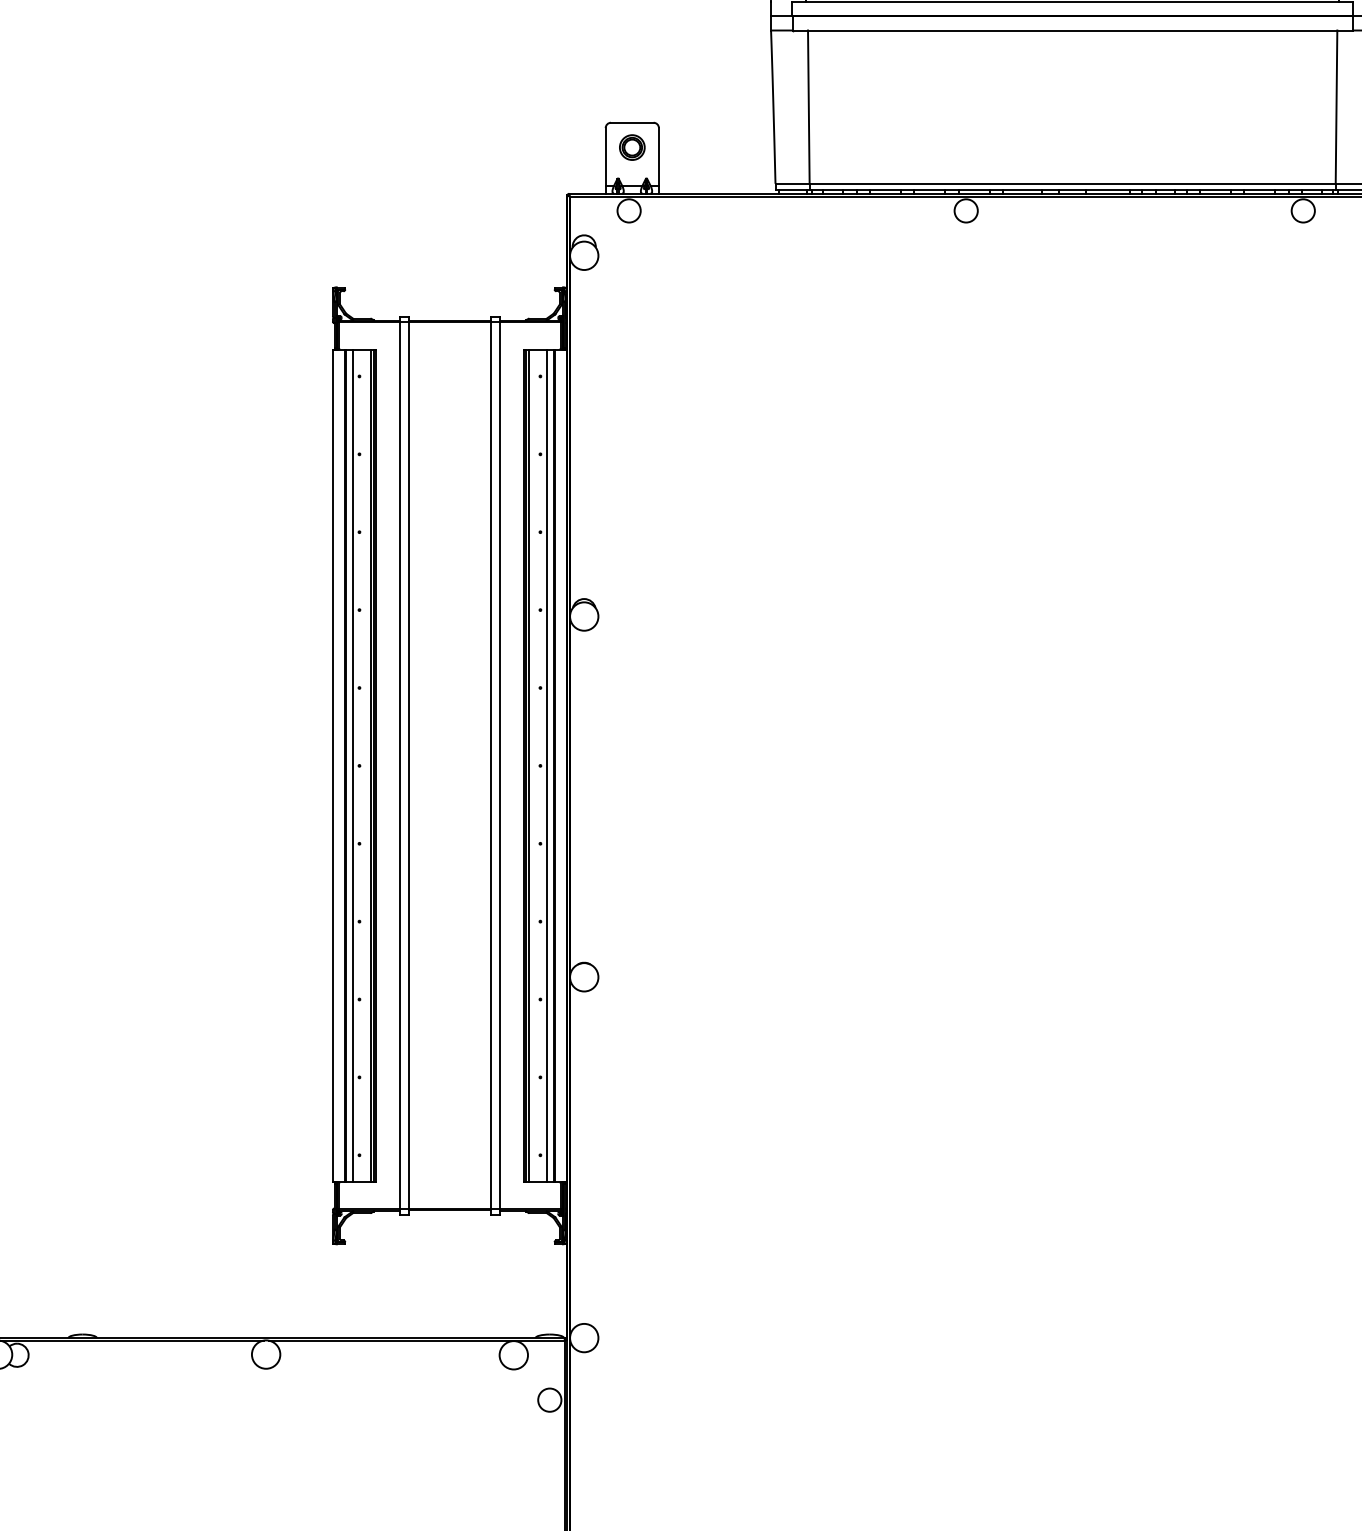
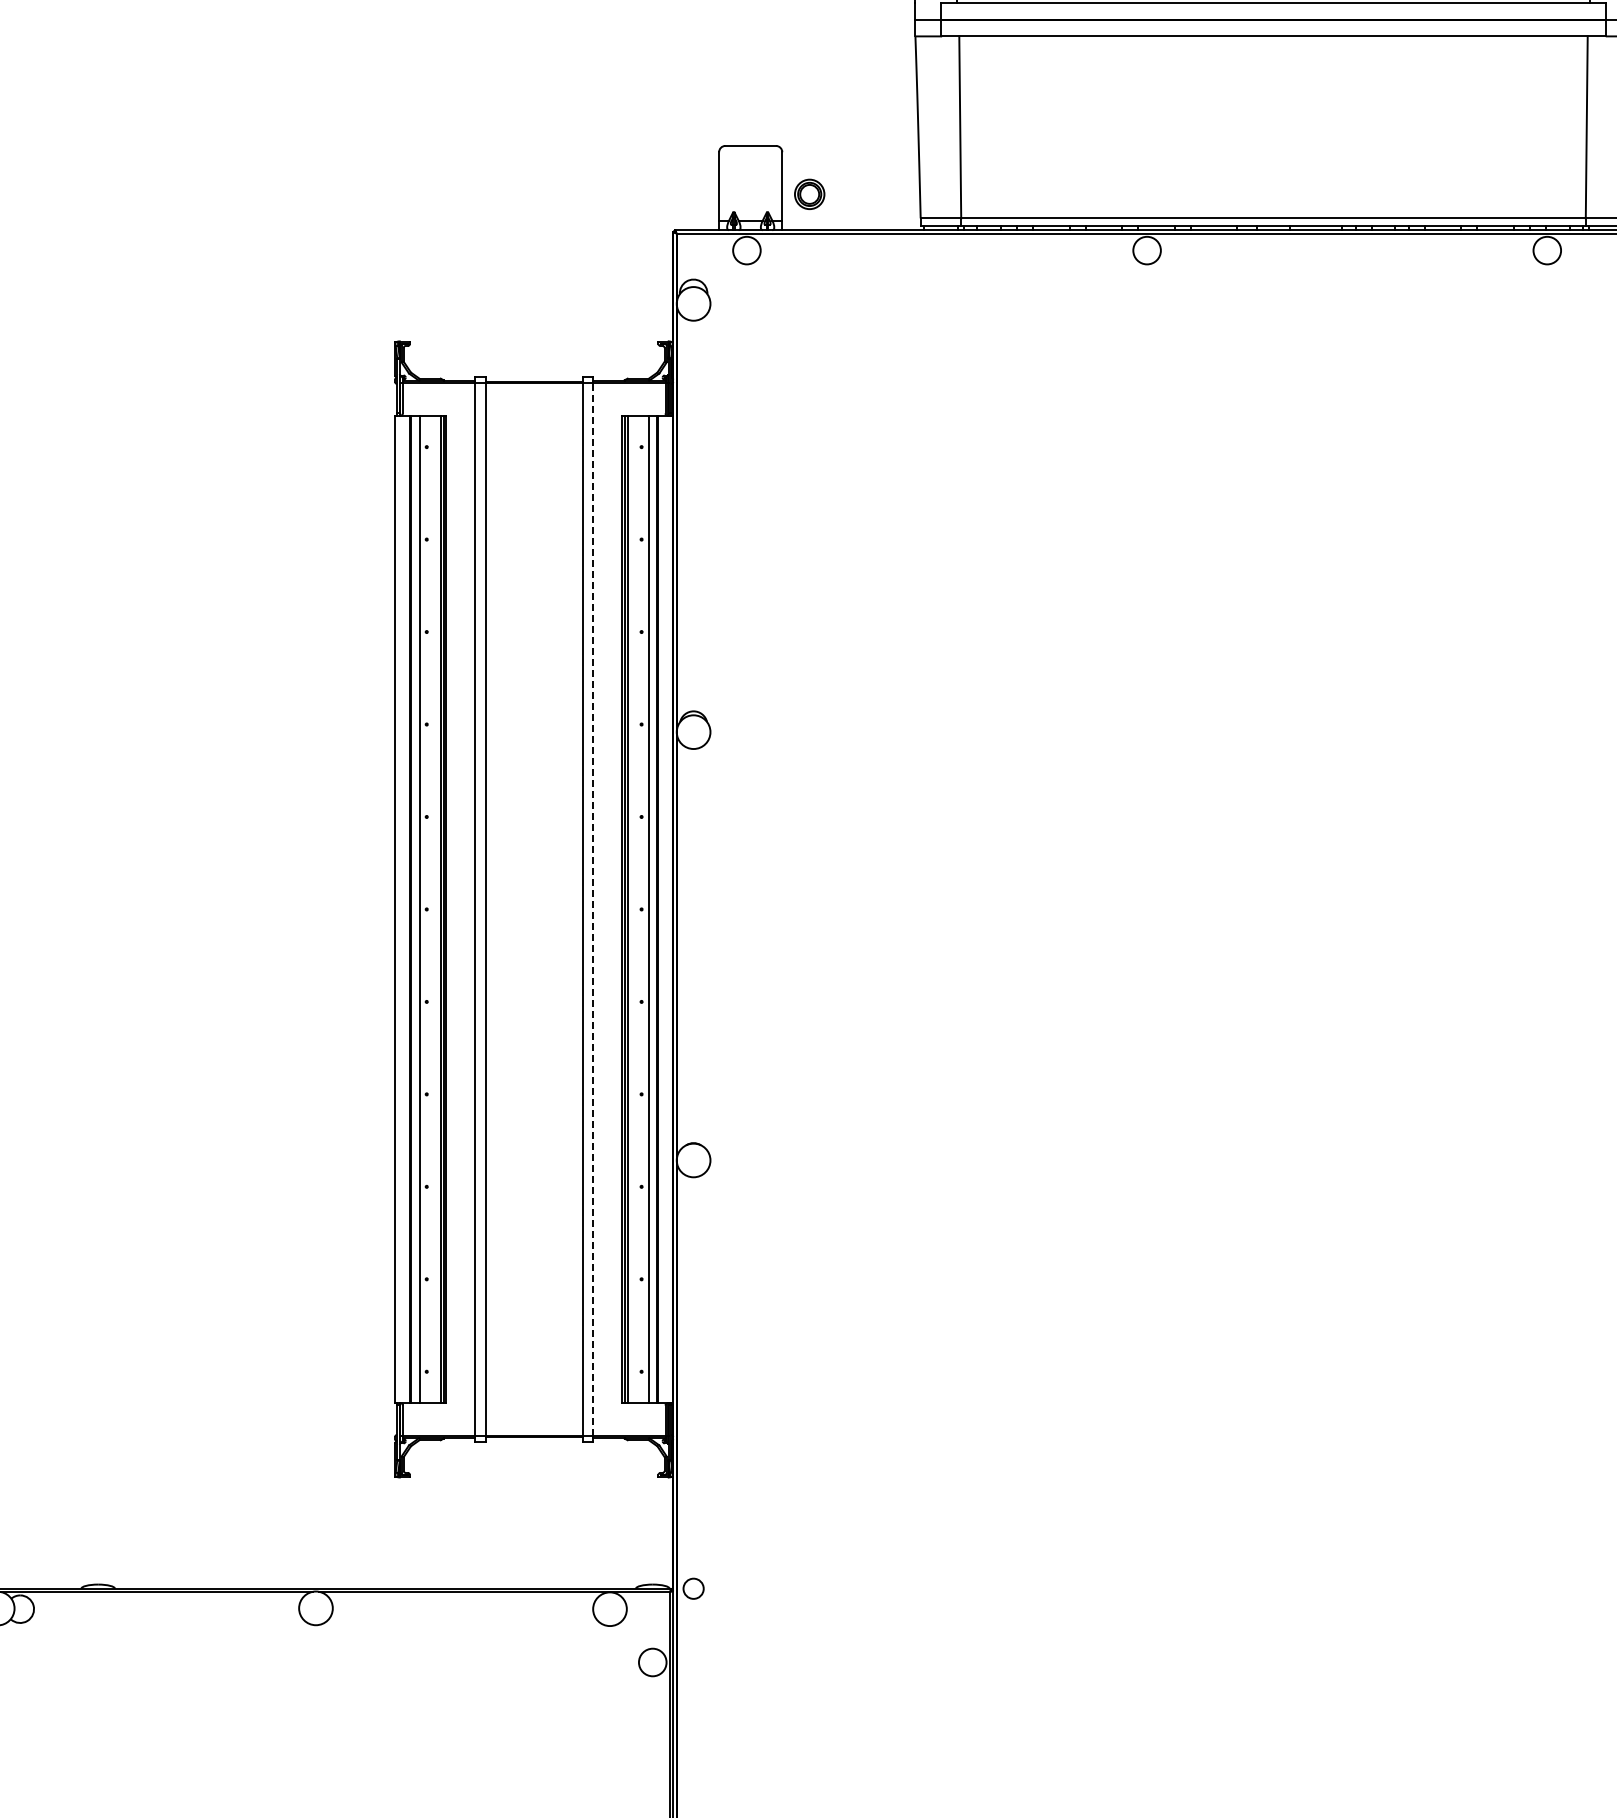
part: (632, 146) -> (809, 193), moved
line: (499, 765) -> (593, 909), solid -> dashed
circle: (584, 1337) -> (693, 1588), size x0.6

